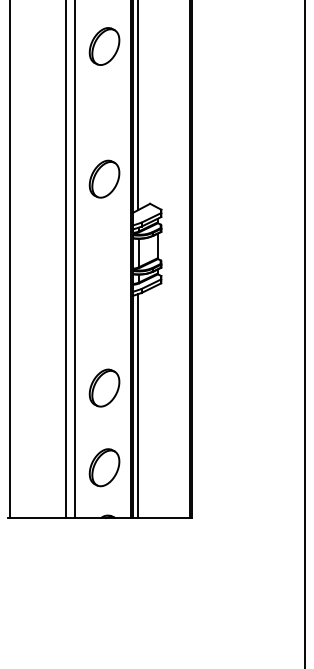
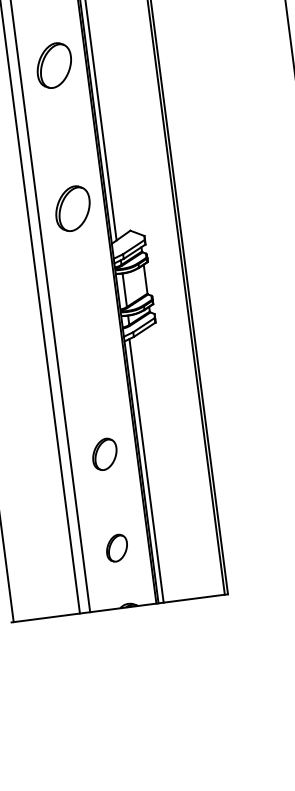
part: (104, 46) -> (54, 65), moved
part: (104, 387) -> (104, 453), size x0.7
part: (104, 467) -> (116, 547), size x0.6

